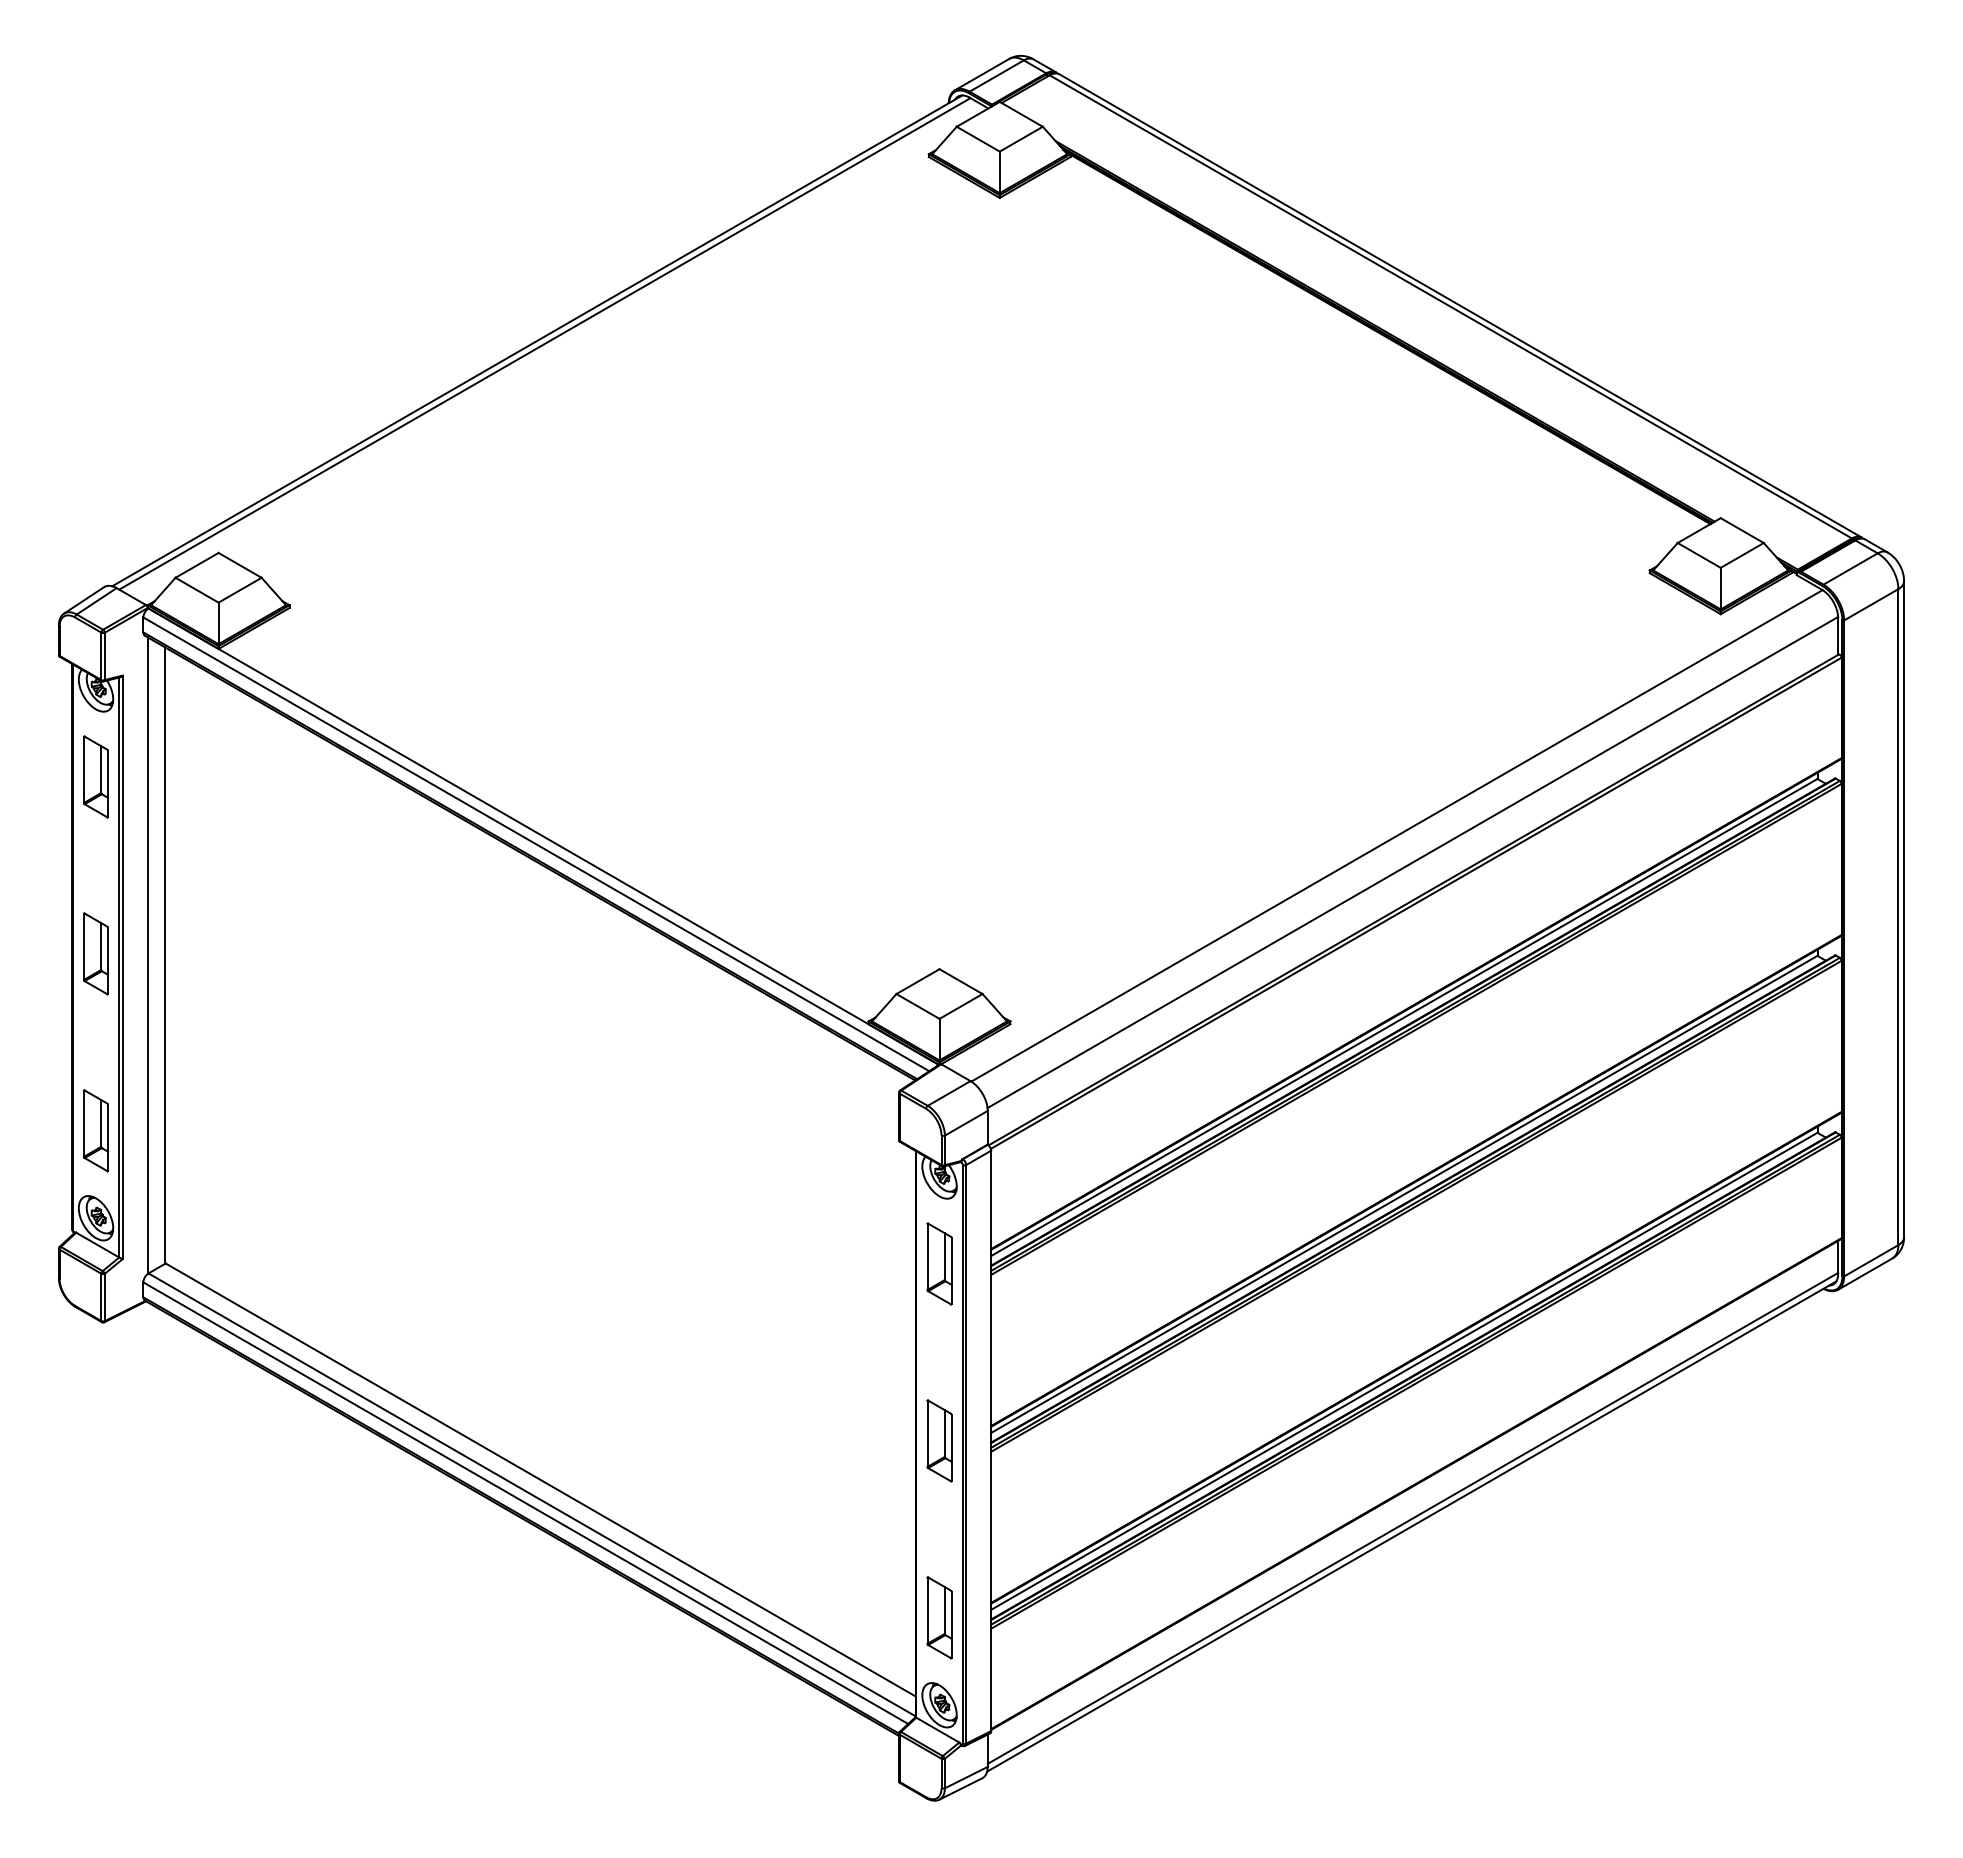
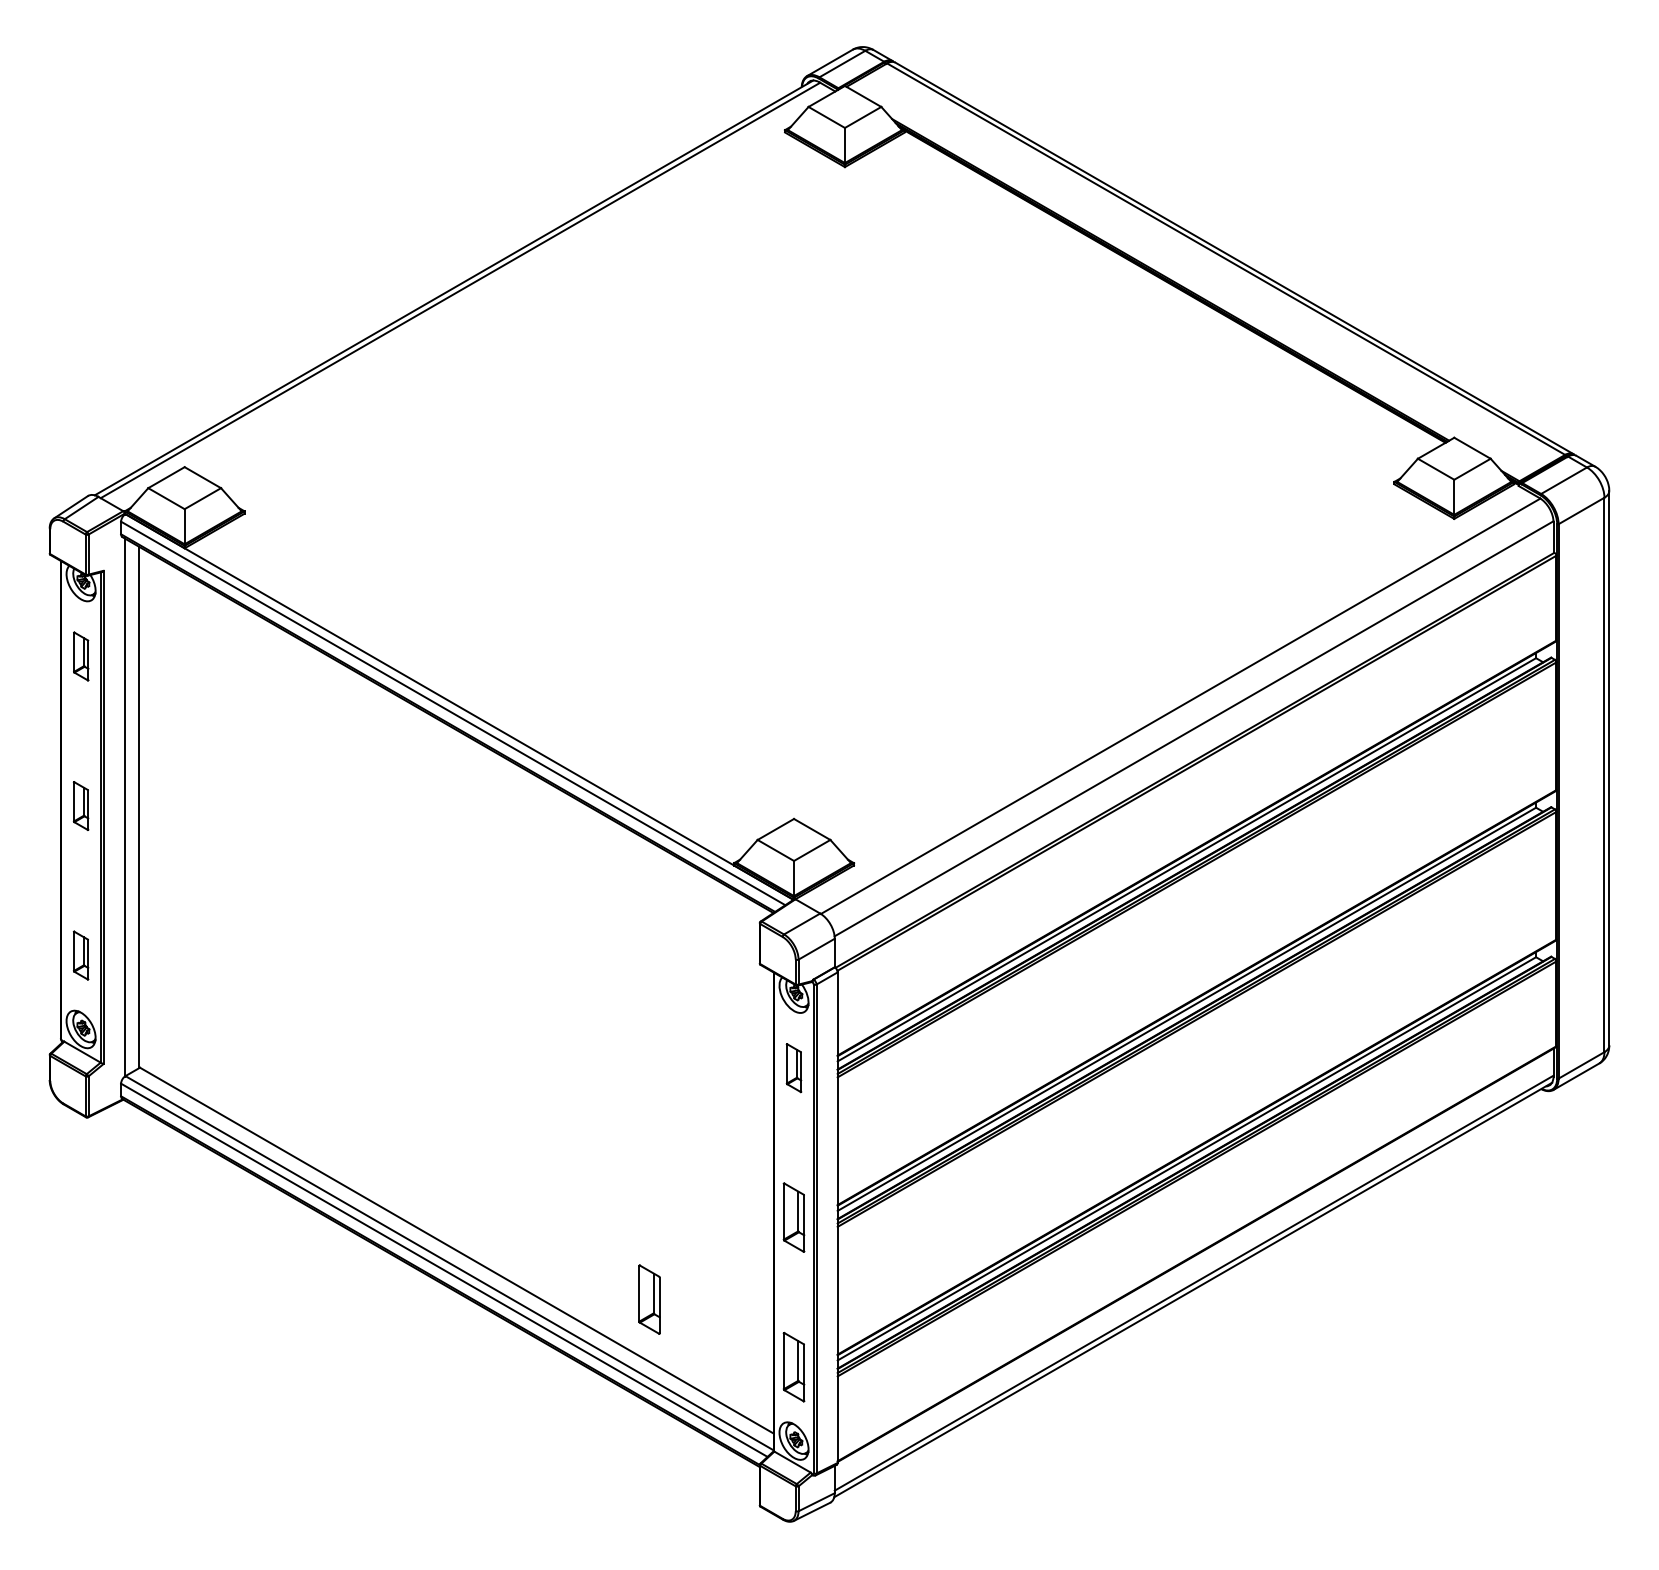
part: (96, 776) -> (81, 656), size x0.7
part: (95, 953) -> (80, 805), size x0.7
part: (95, 1130) -> (80, 955), size x0.7
part: (939, 1263) -> (794, 1067), size x0.7
part: (768, 1537) -> (649, 1299), added

